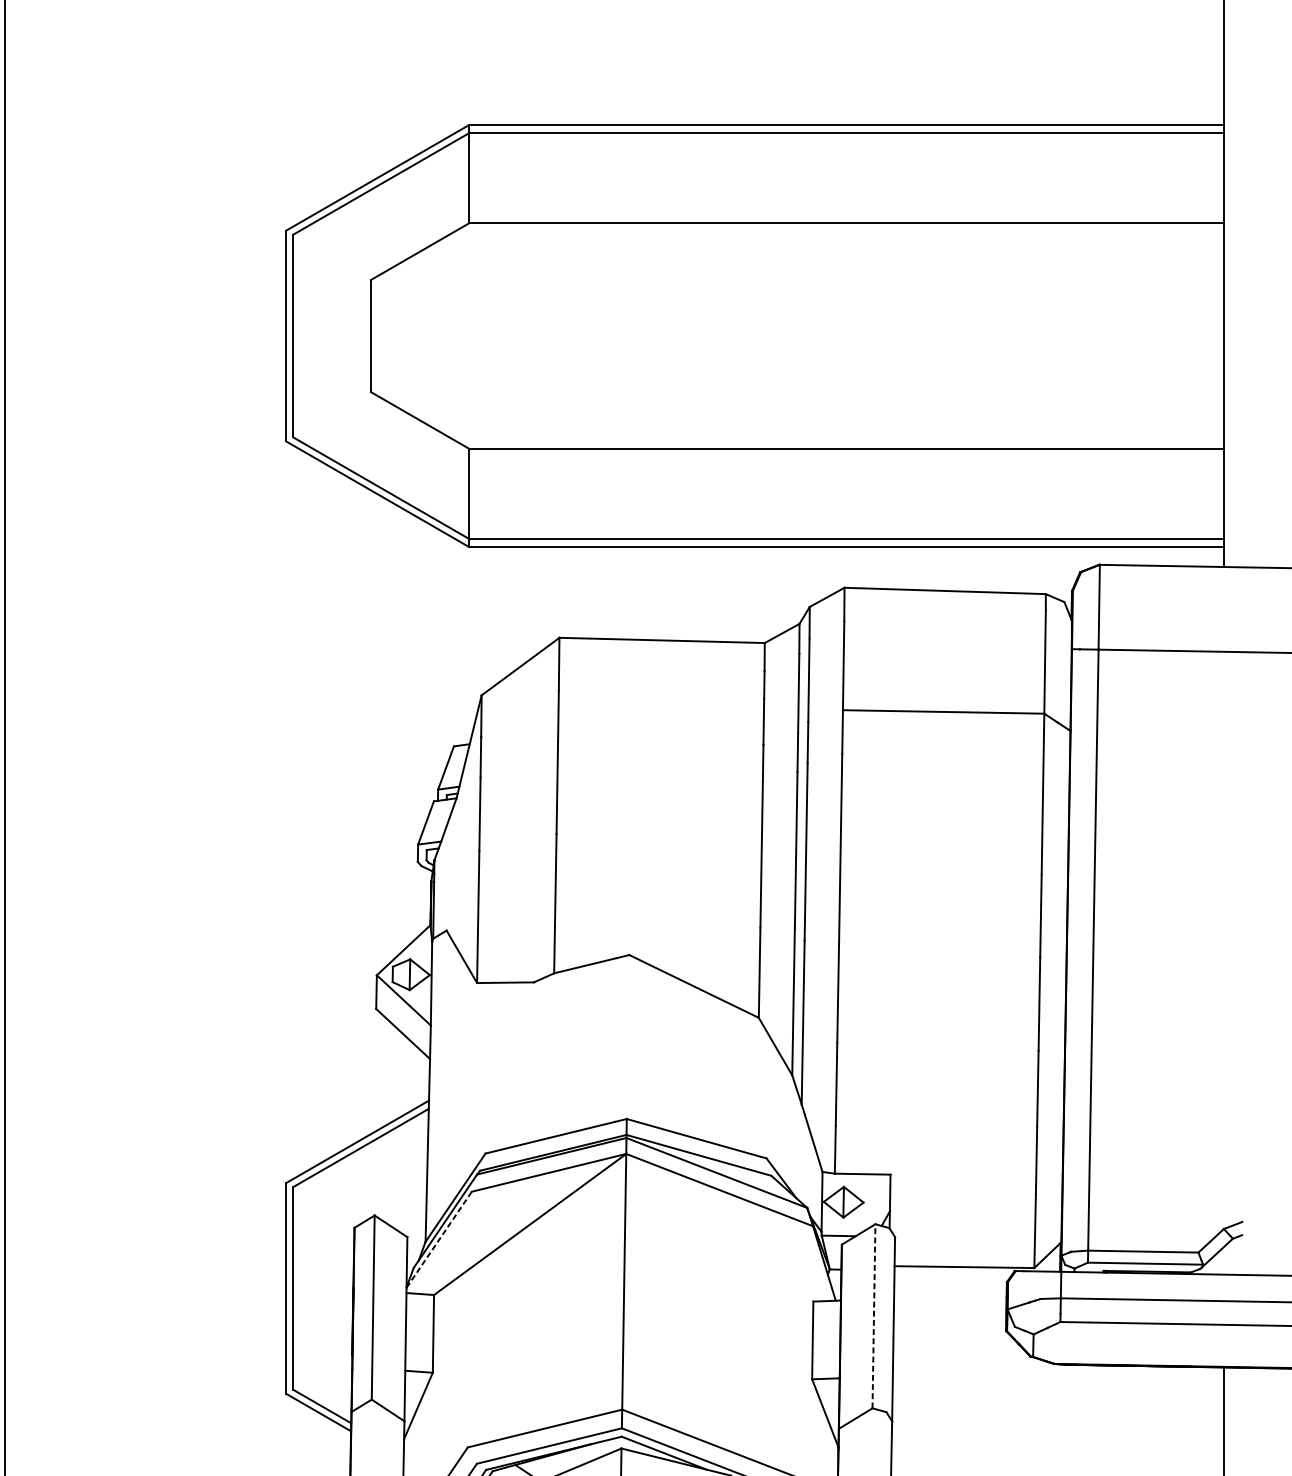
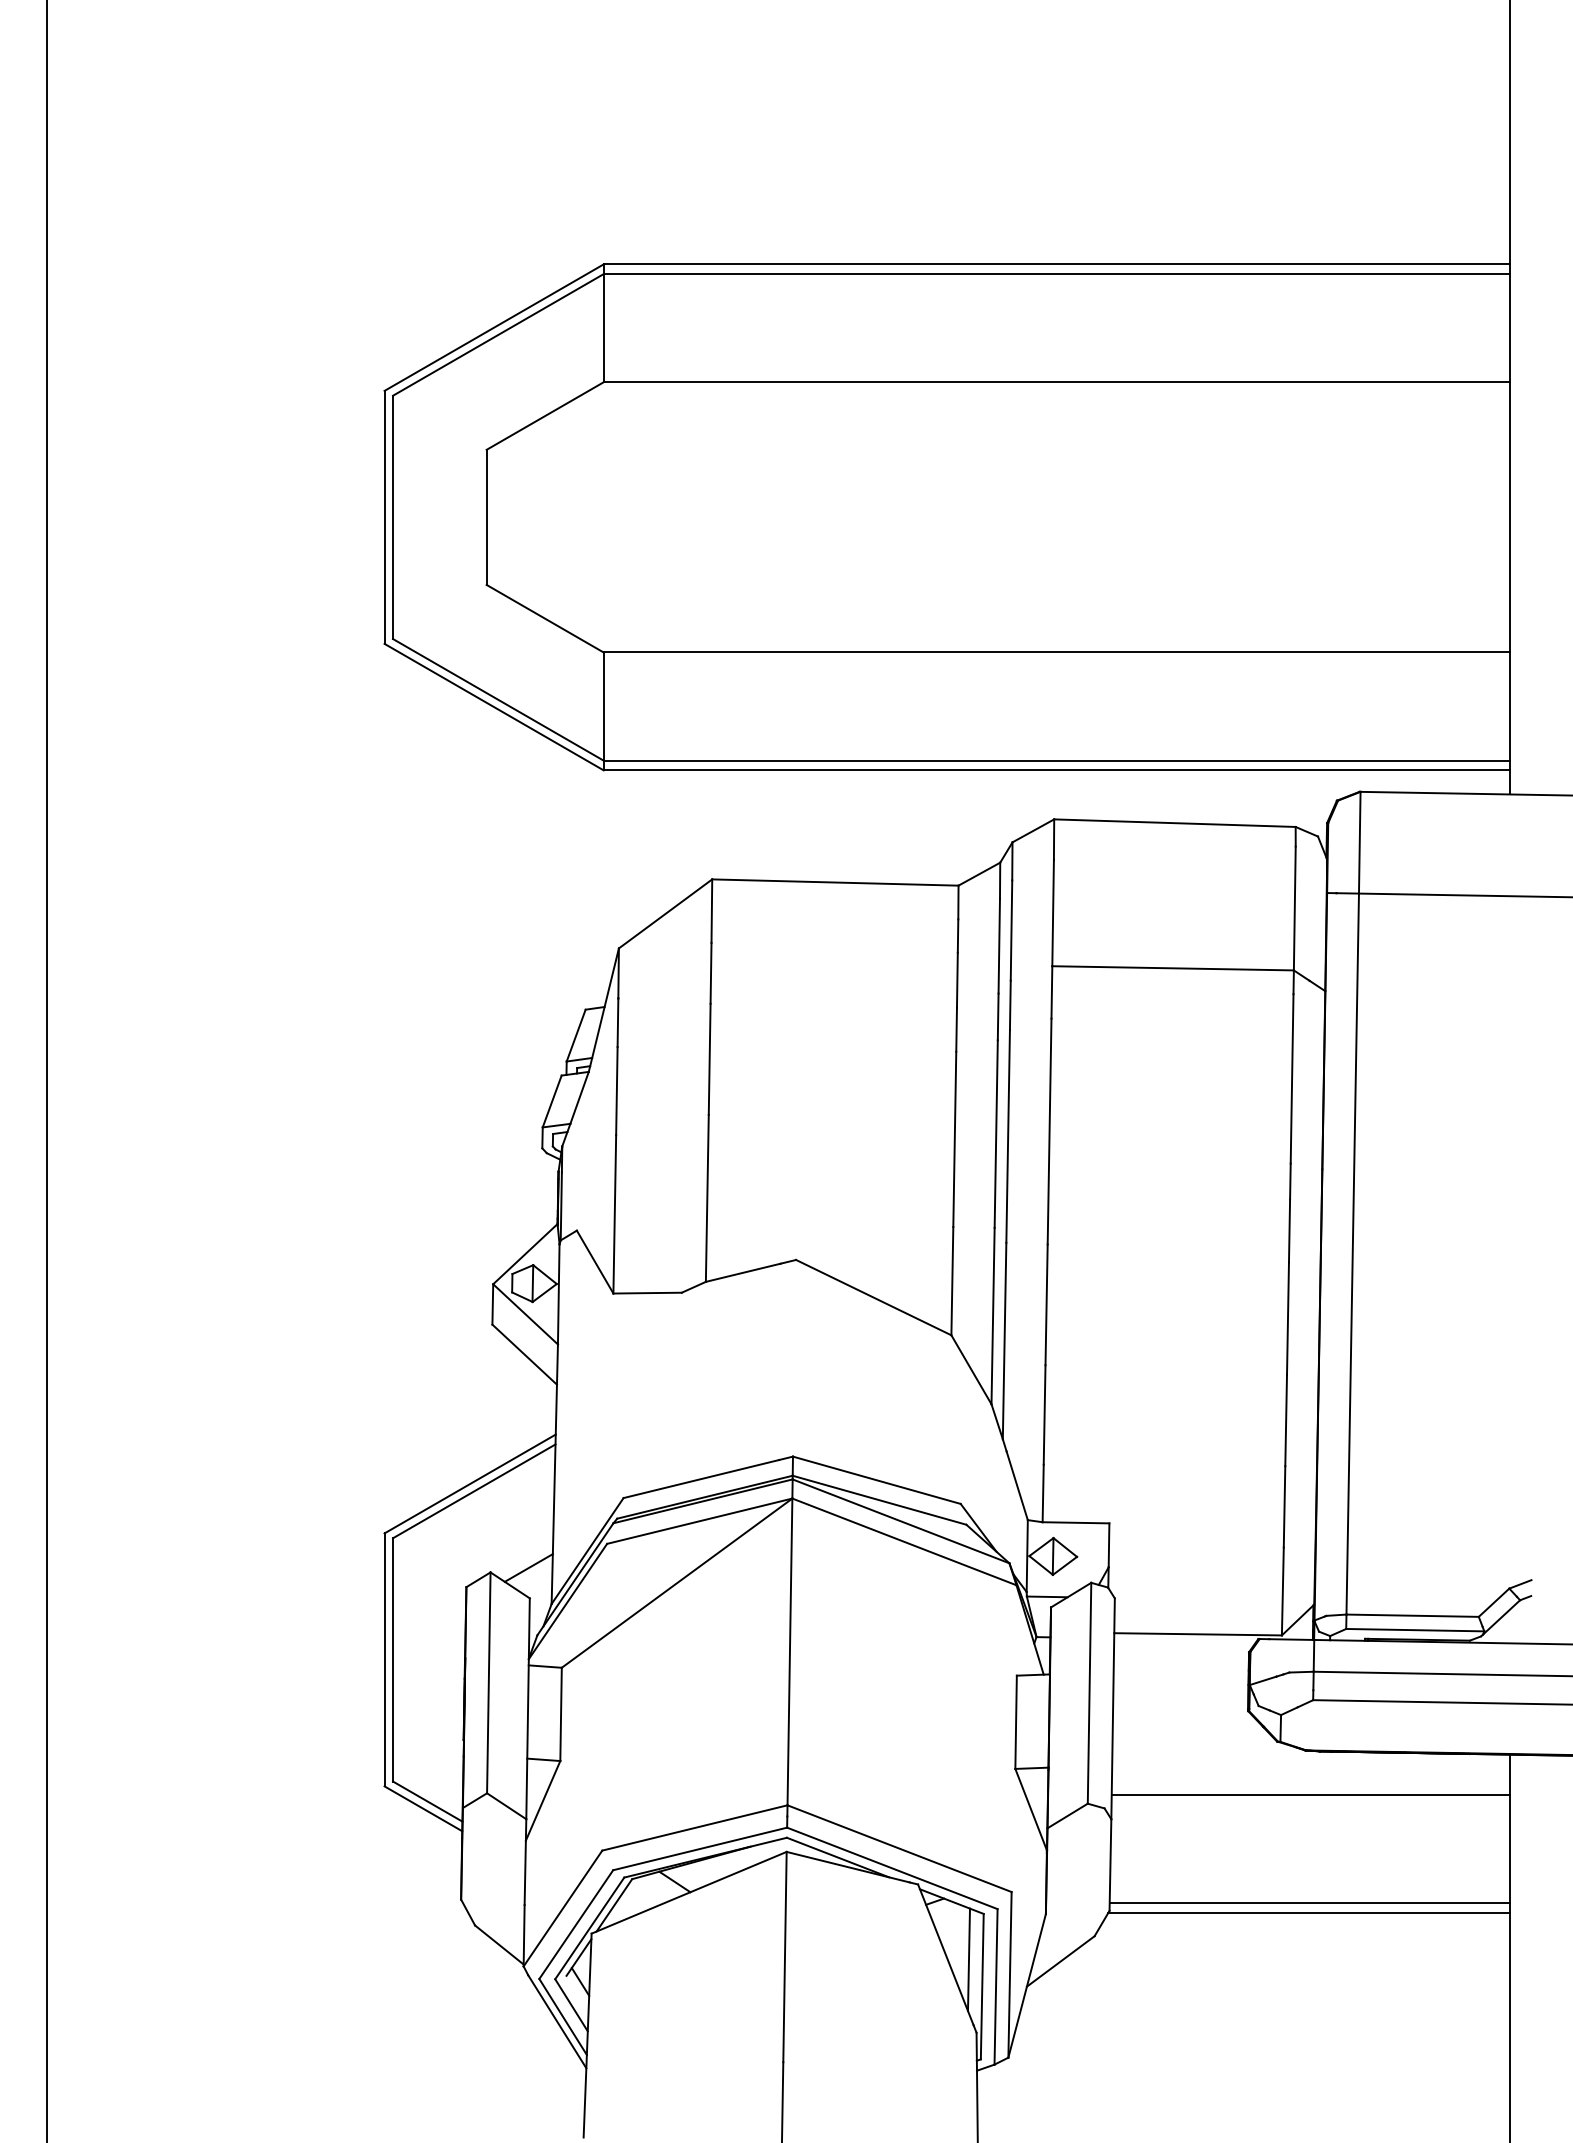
line: (406, 1211) -> (528, 1567), added
line: (438, 1239) -> (567, 1601), dashed -> solid
line: (873, 1315) -> (1089, 1692), dashed -> solid
line: (1058, 1401) -> (1310, 1795), added

